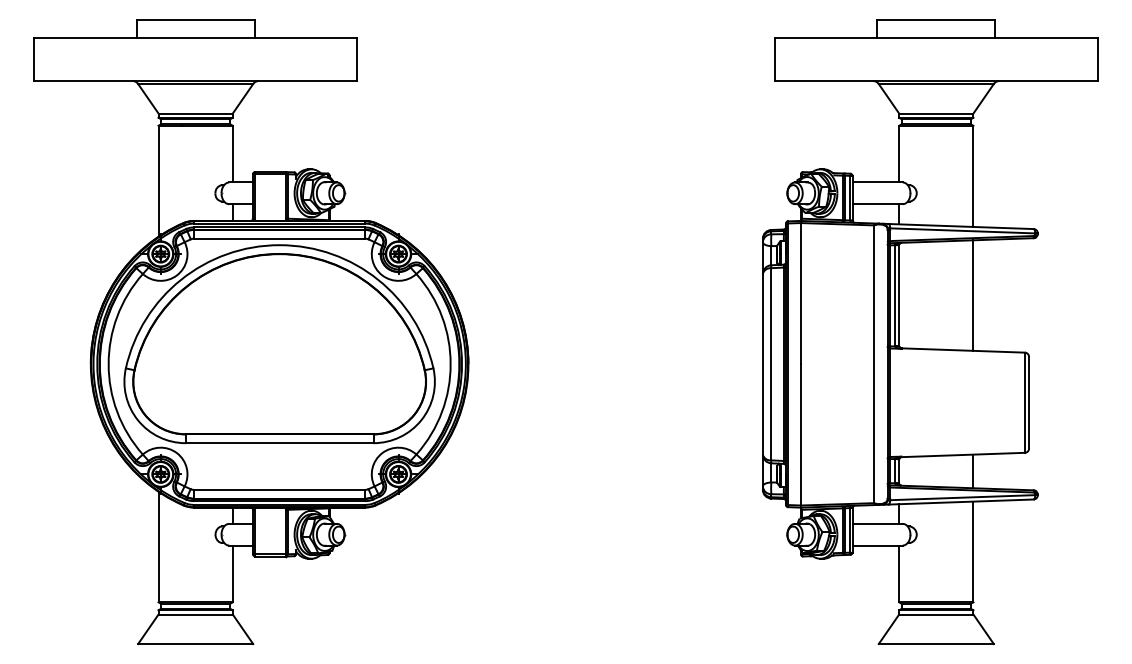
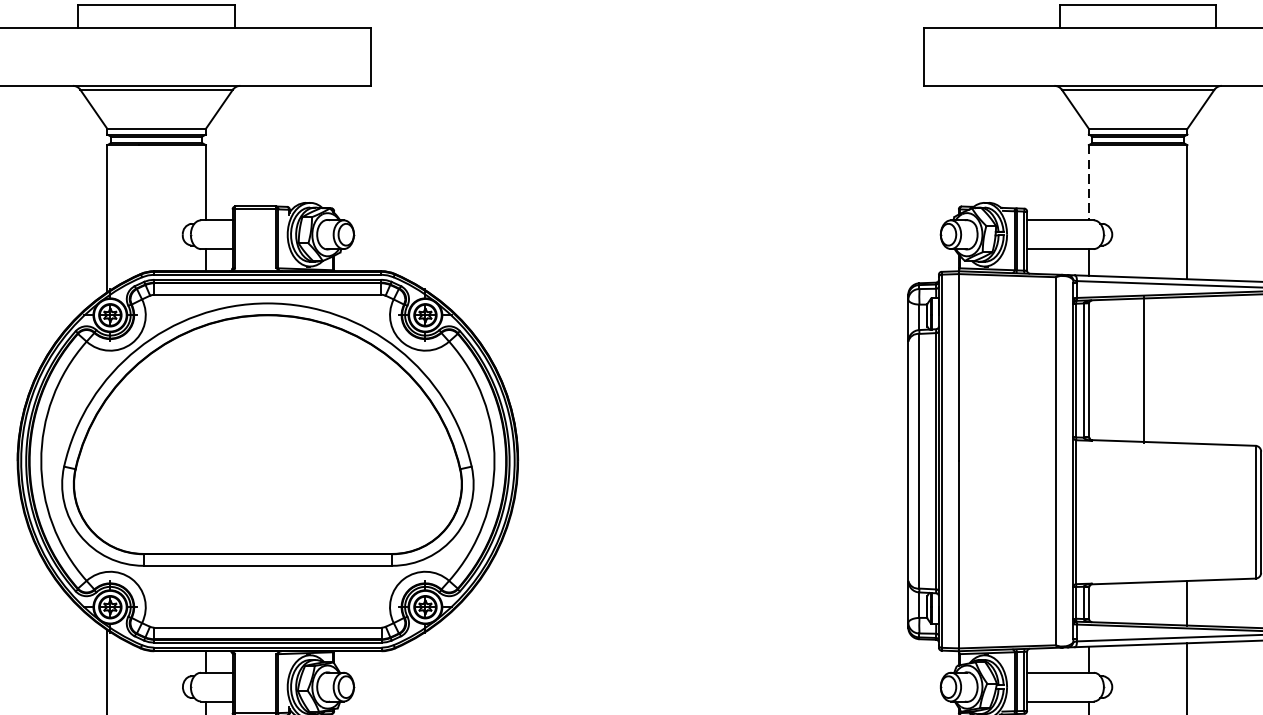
line: (899, 154) -> (1089, 183), solid -> dashed
line: (973, 295) -> (1143, 370), moved

